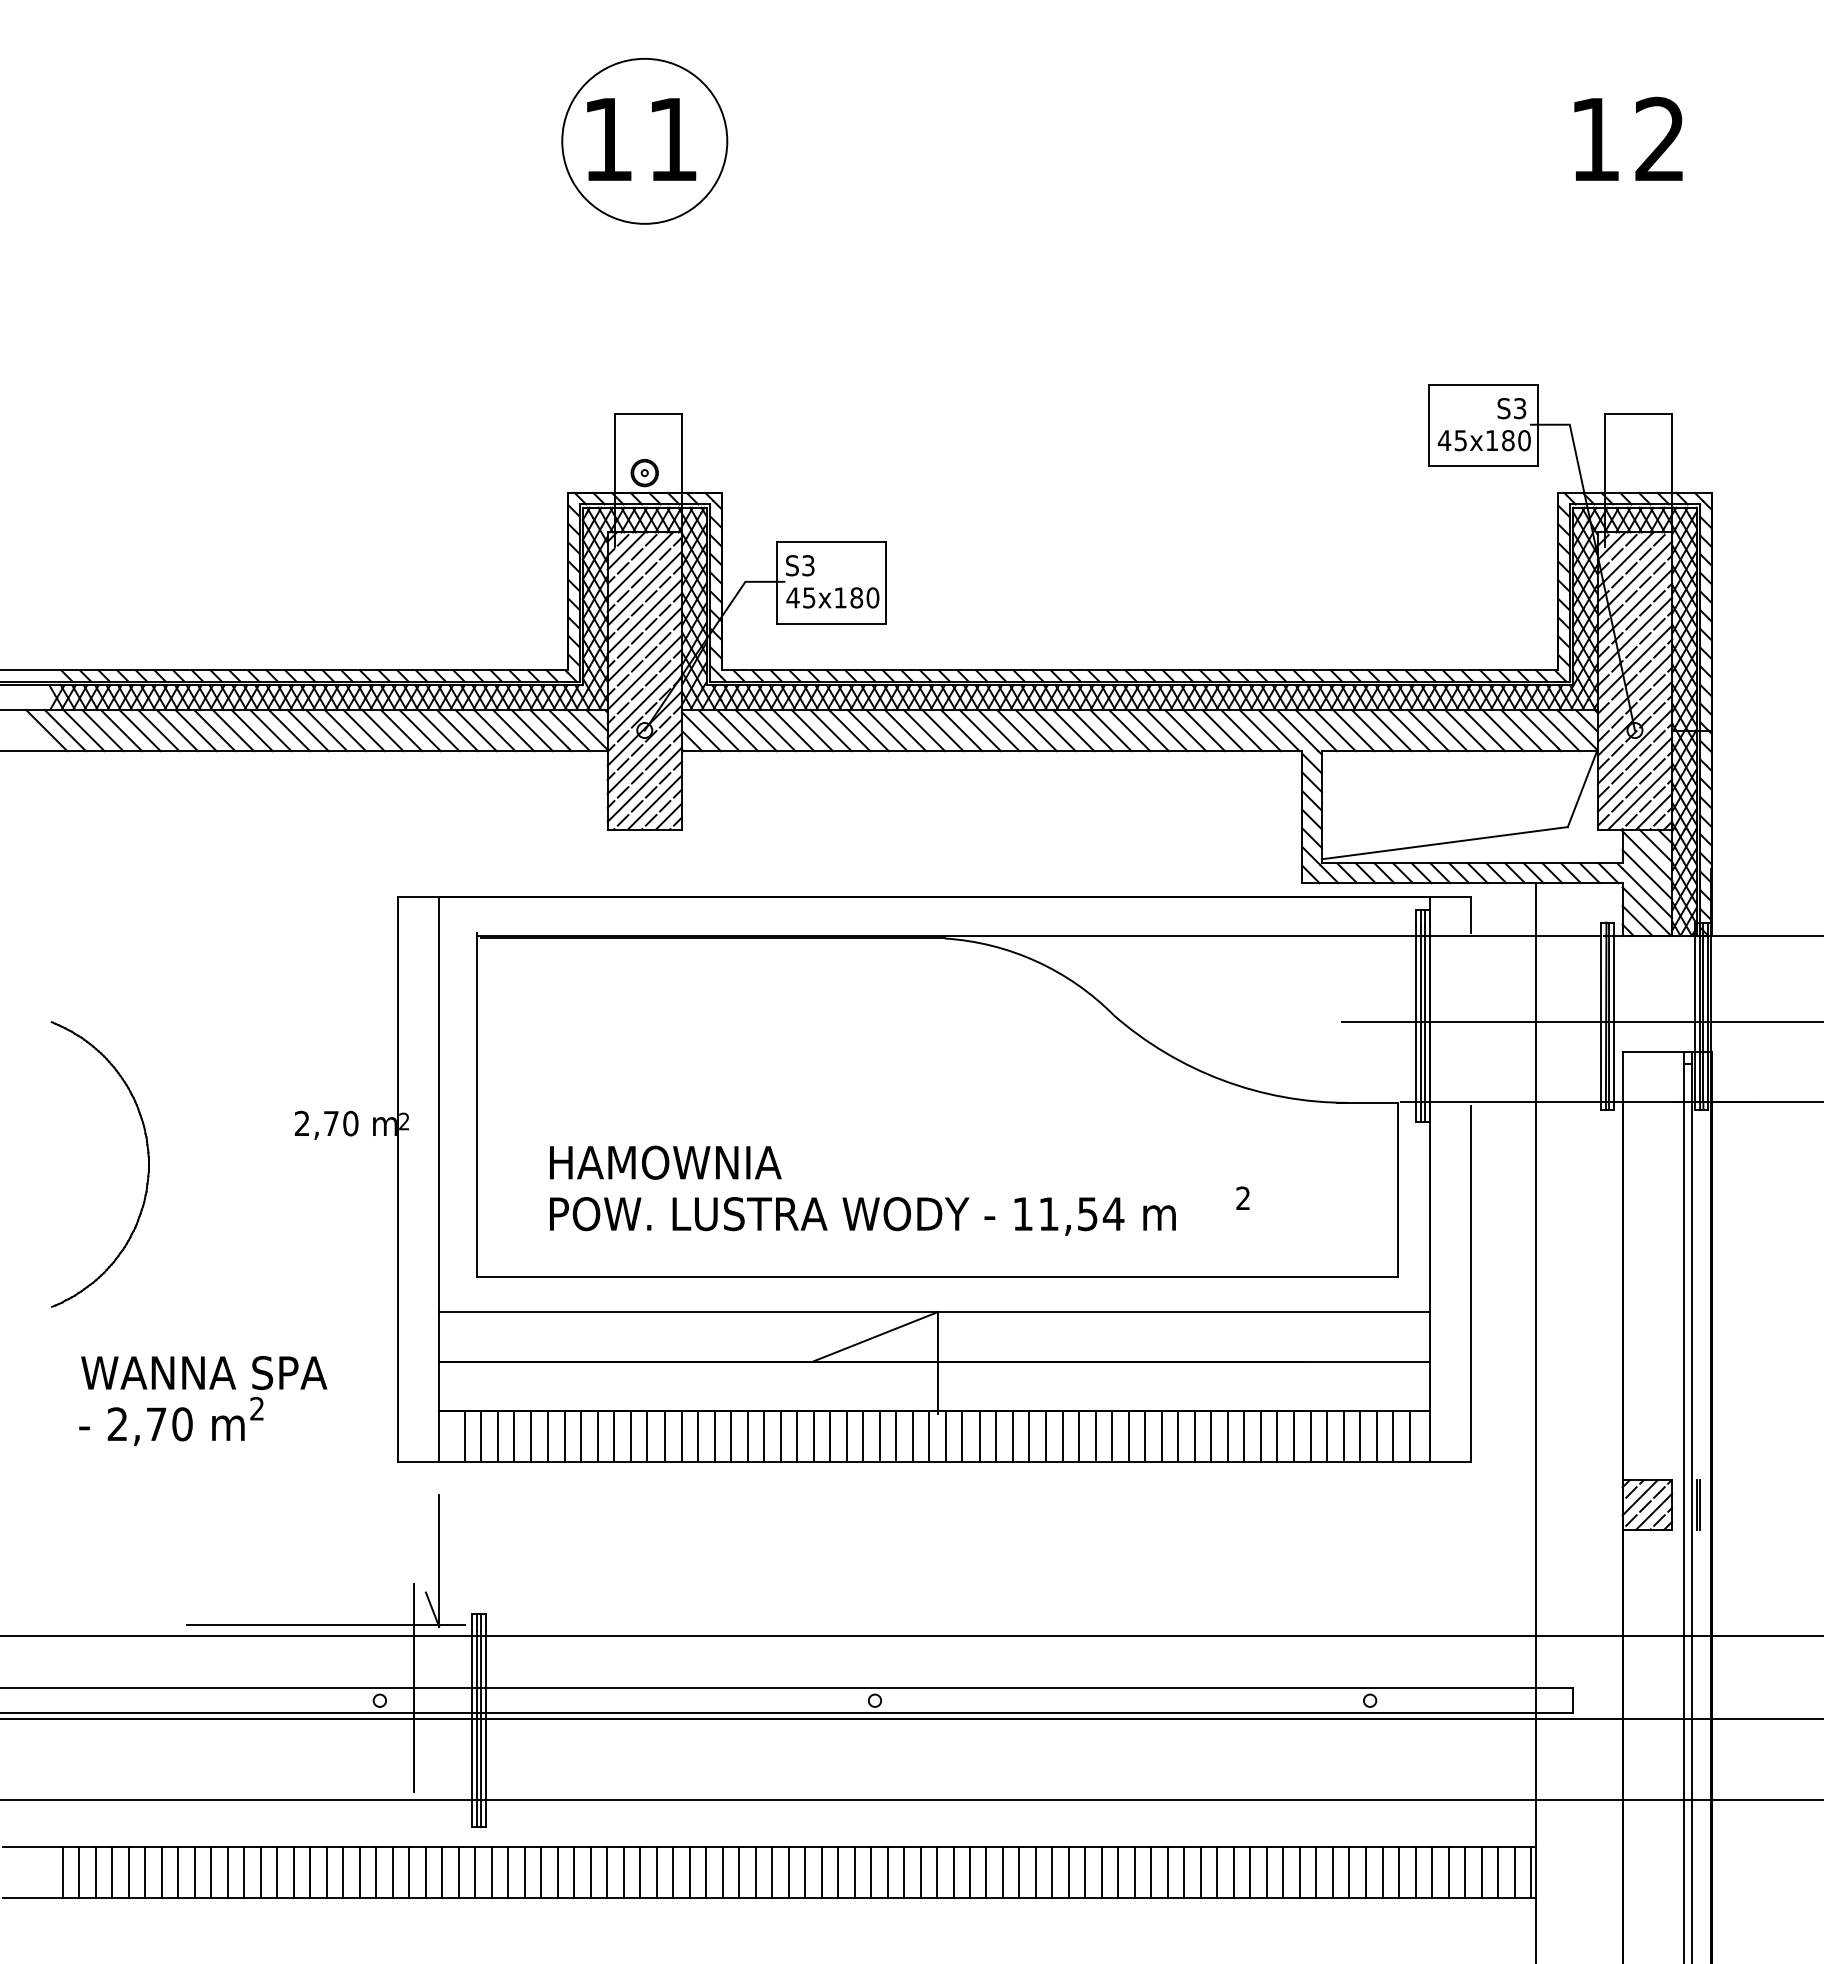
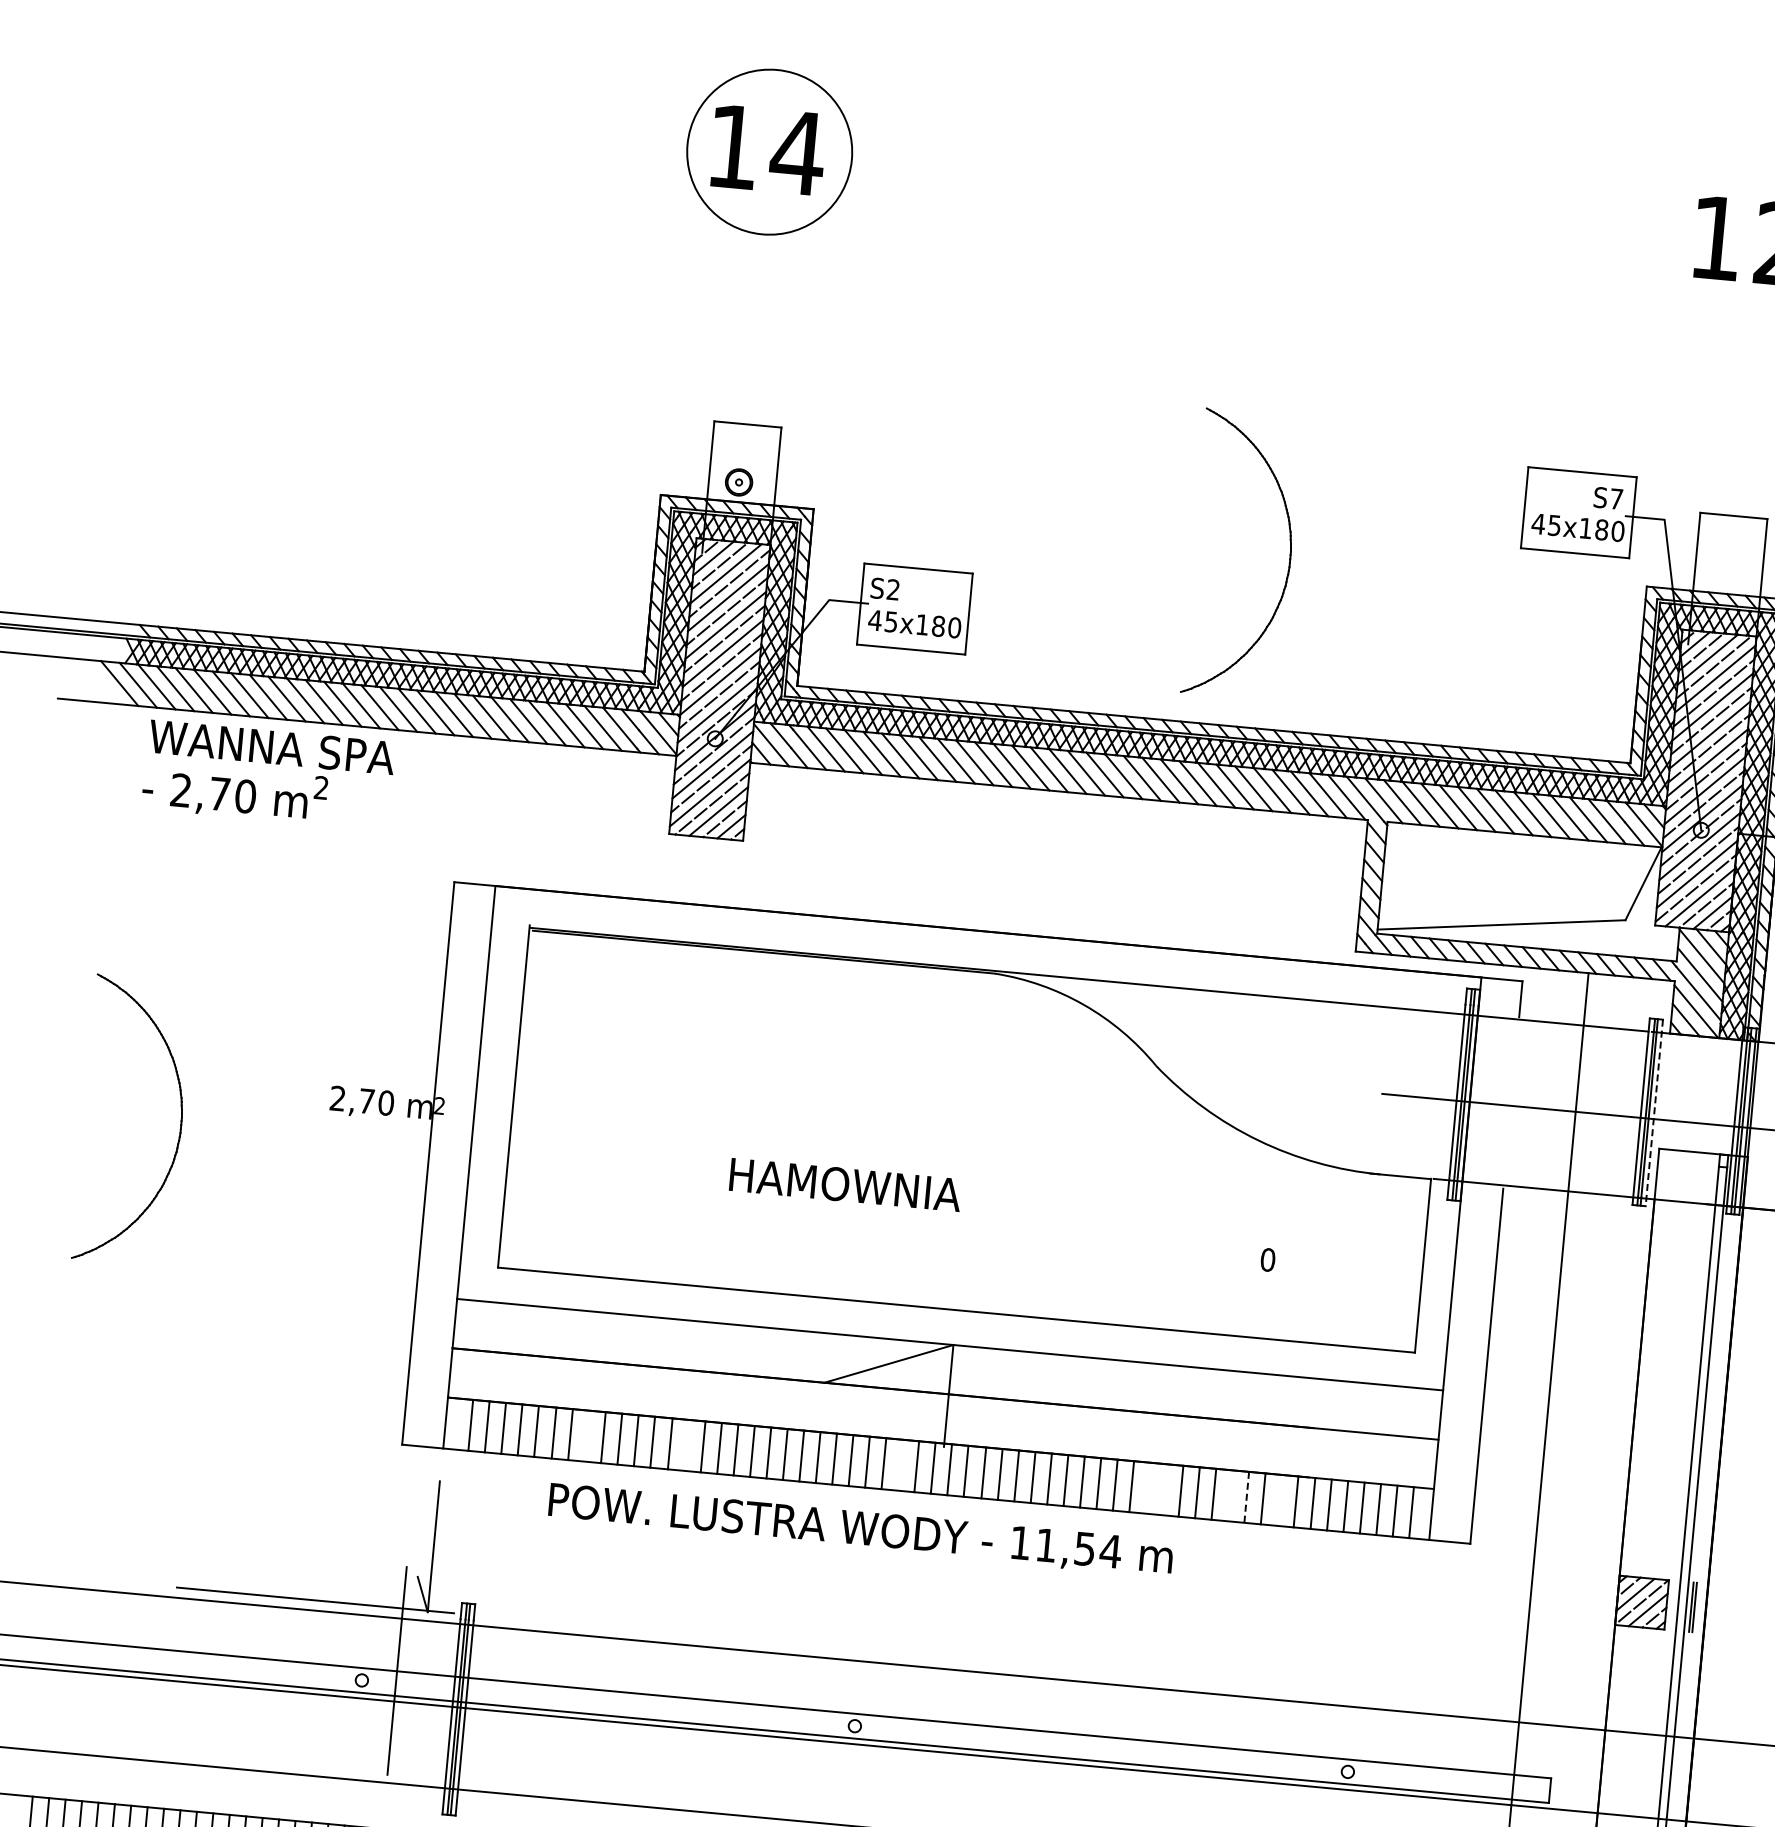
text: (672, 139) -> (797, 152), 11 -> 14
text: (1520, 408) -> (1617, 499), S3 -> S7
part: (1199, 491) -> (1289, 552), added
text: (808, 565) -> (893, 589), S3 -> S2
line: (1614, 1016) -> (1654, 1113), solid -> dashed
text: (665, 1162) -> (845, 1184), moved
text: (1243, 1198) -> (1268, 1260), 2 -> 0
text: (862, 1216) -> (860, 1530), moved
text: (203, 1400) -> (268, 774), moved
line: (581, 1436) -> (587, 1435), removed
line: (681, 1436) -> (686, 1445), removed
line: (896, 1436) -> (900, 1465), removed
line: (1145, 1436) -> (1148, 1488), removed
line: (1161, 1436) -> (1164, 1489), removed
line: (1227, 1436) -> (1230, 1495), removed
line: (1244, 1436) -> (1247, 1497), solid -> dashed
line: (1277, 1436) -> (1280, 1500), removed

